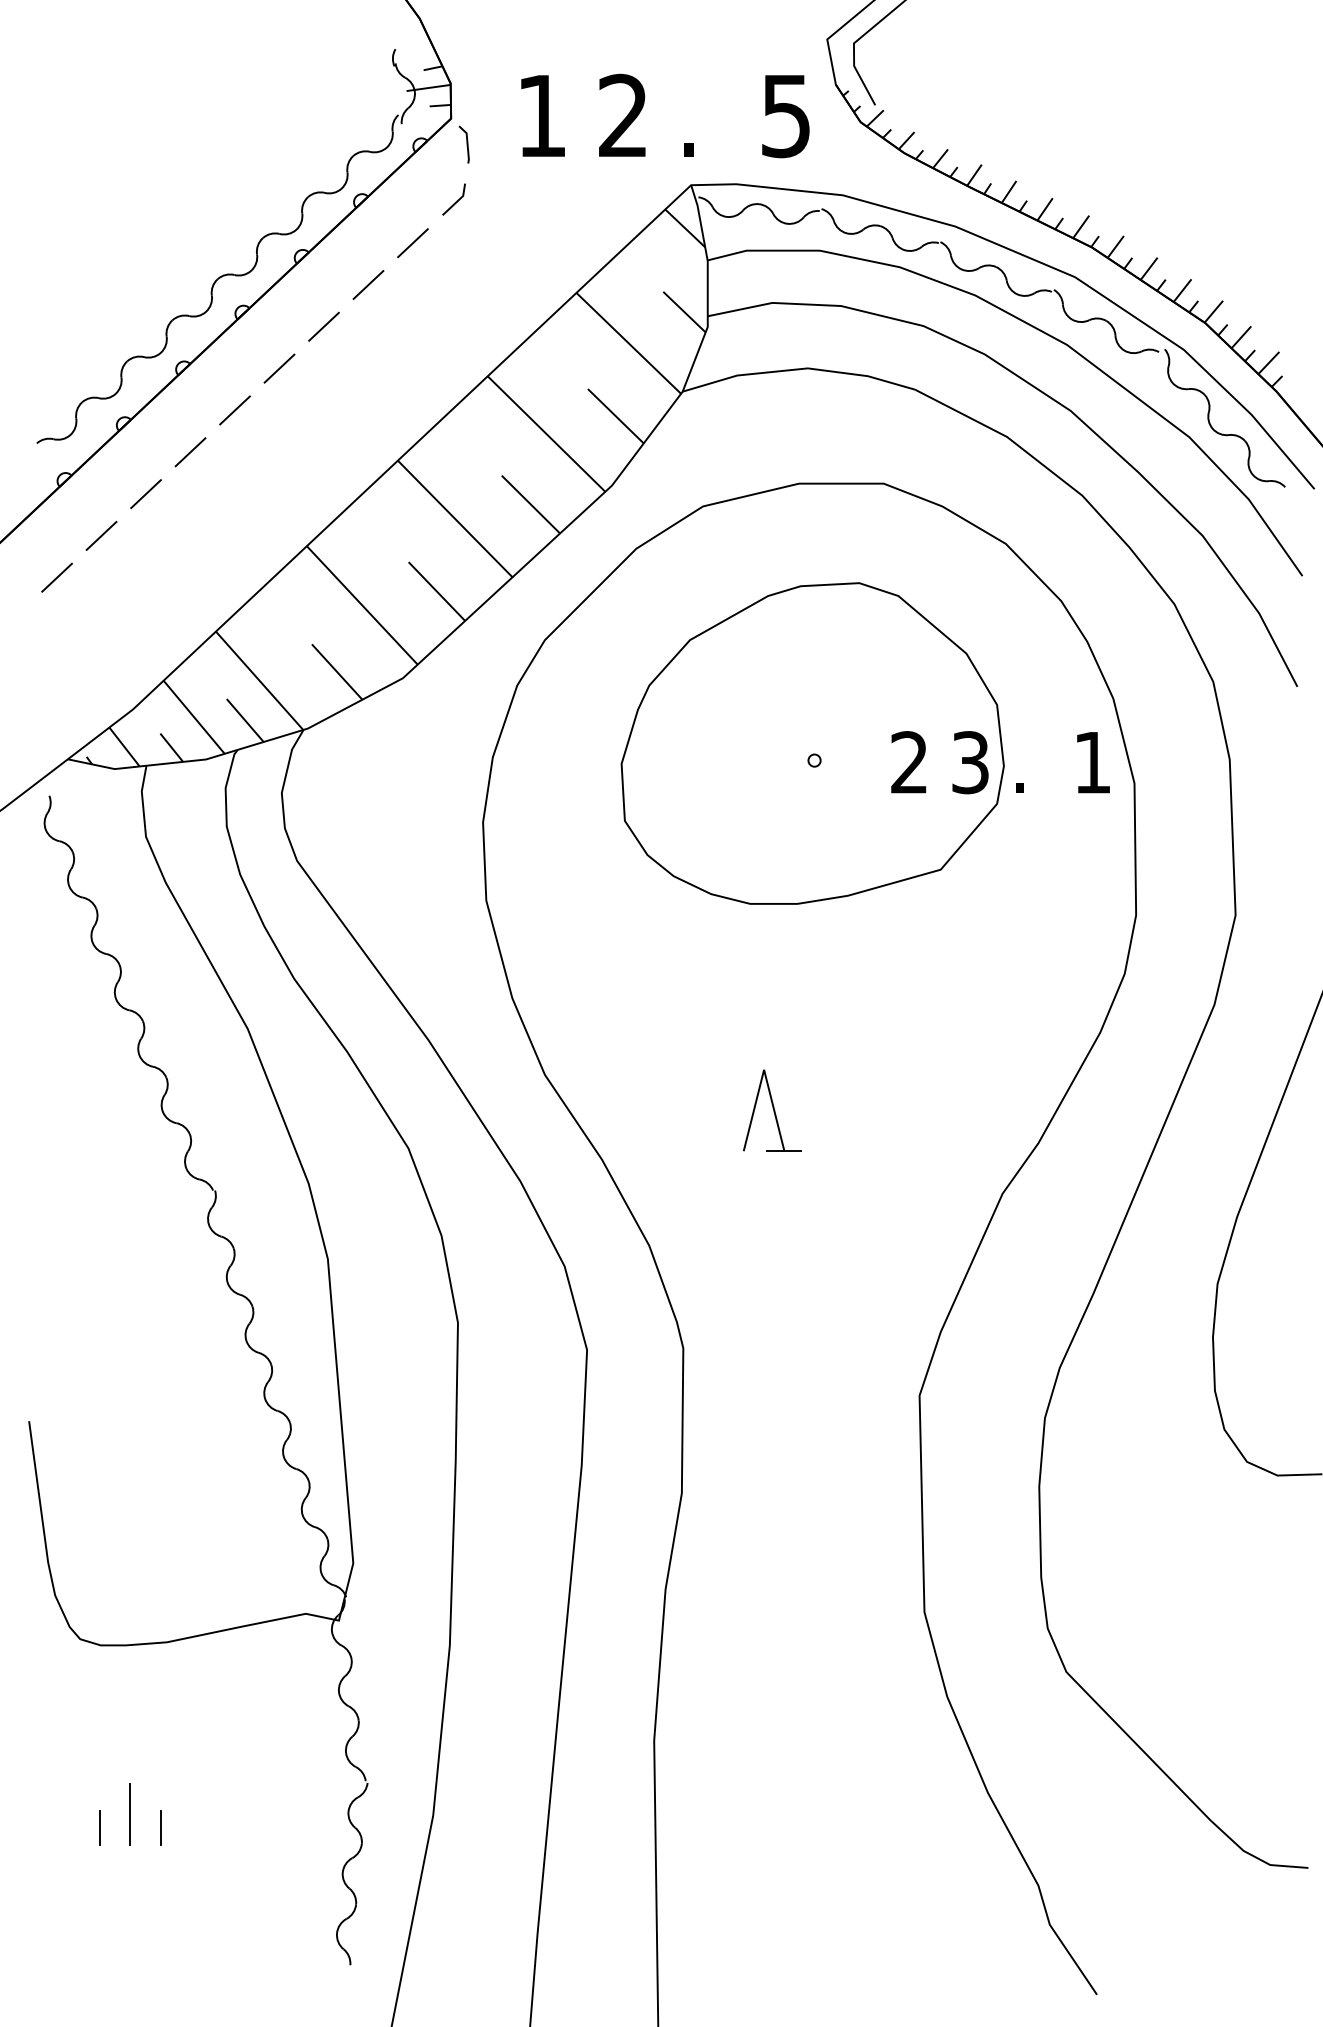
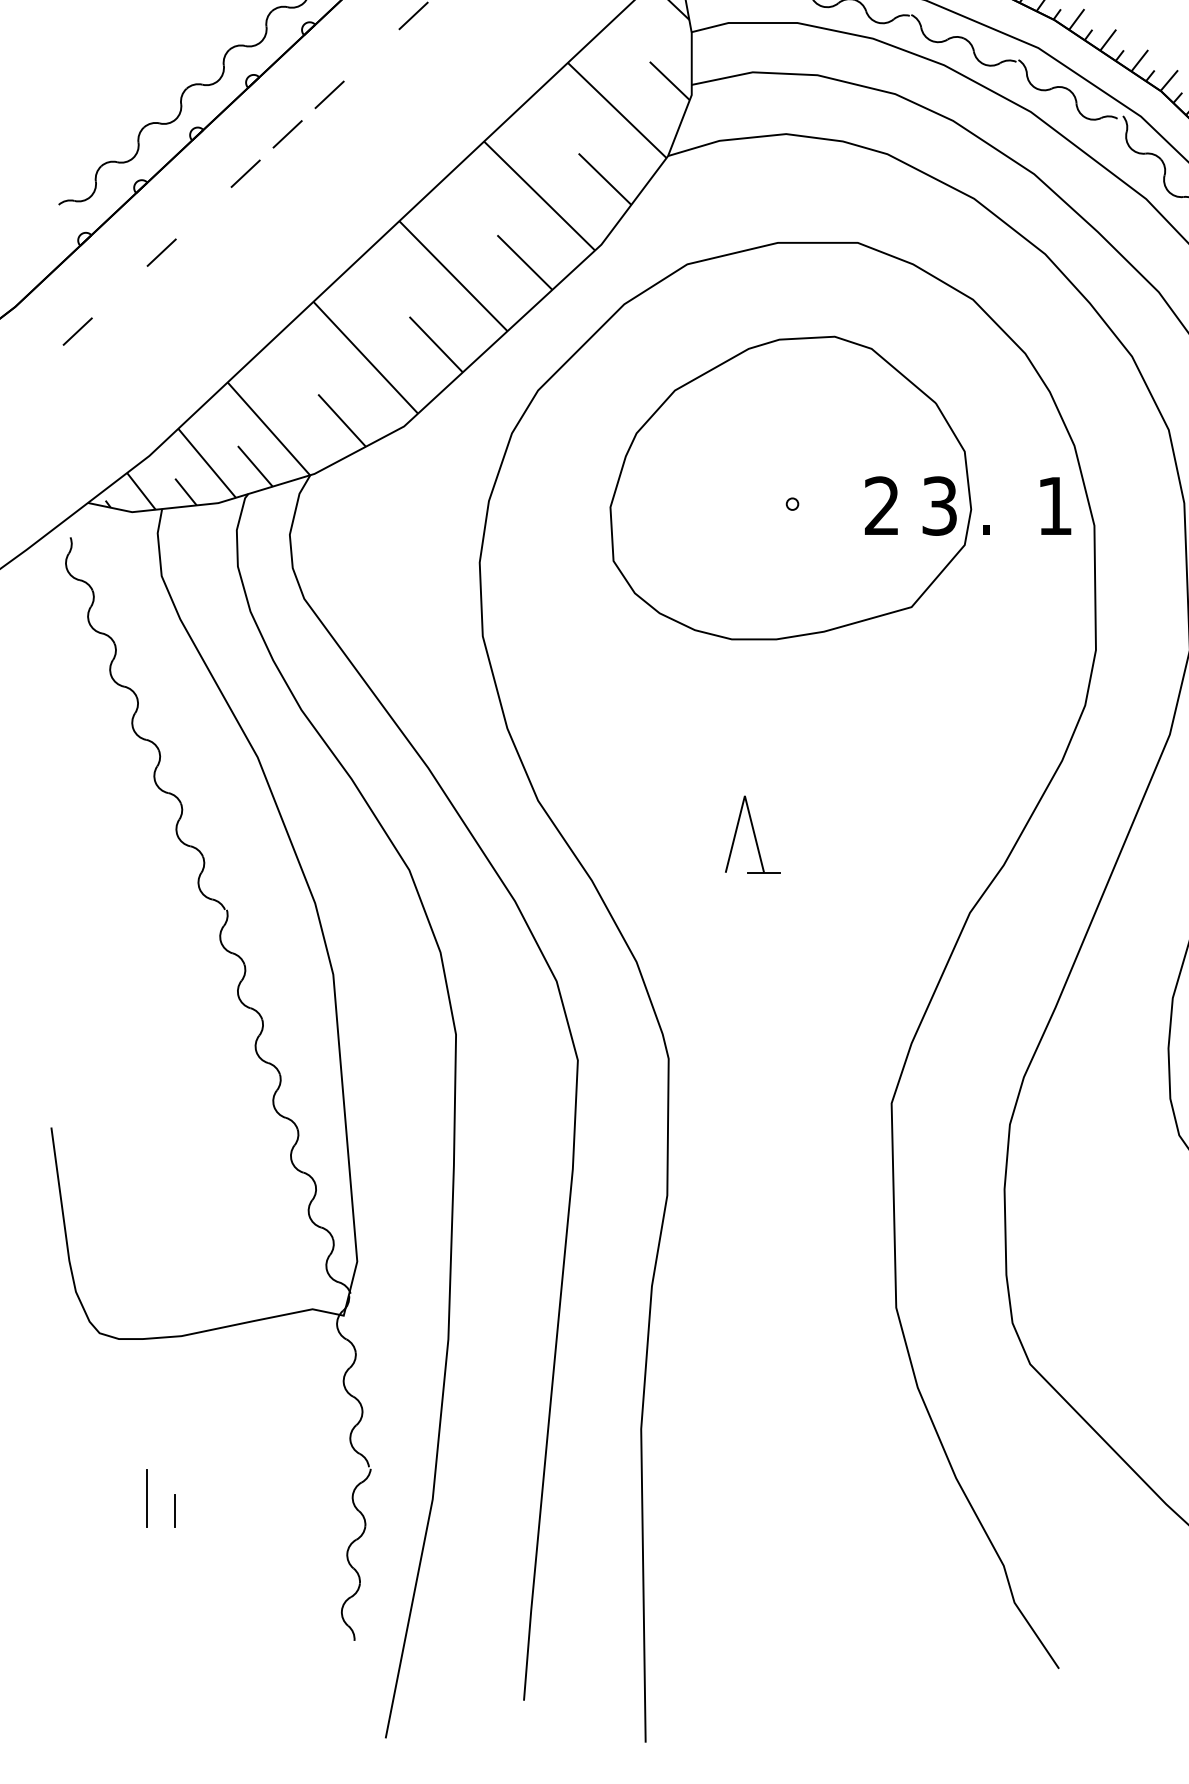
line: (368, 284) -> (371, 54), removed
line: (190, 452) -> (203, 213), removed
line: (101, 535) -> (119, 291), removed
line: (99, 1827) -> (117, 1510), removed

